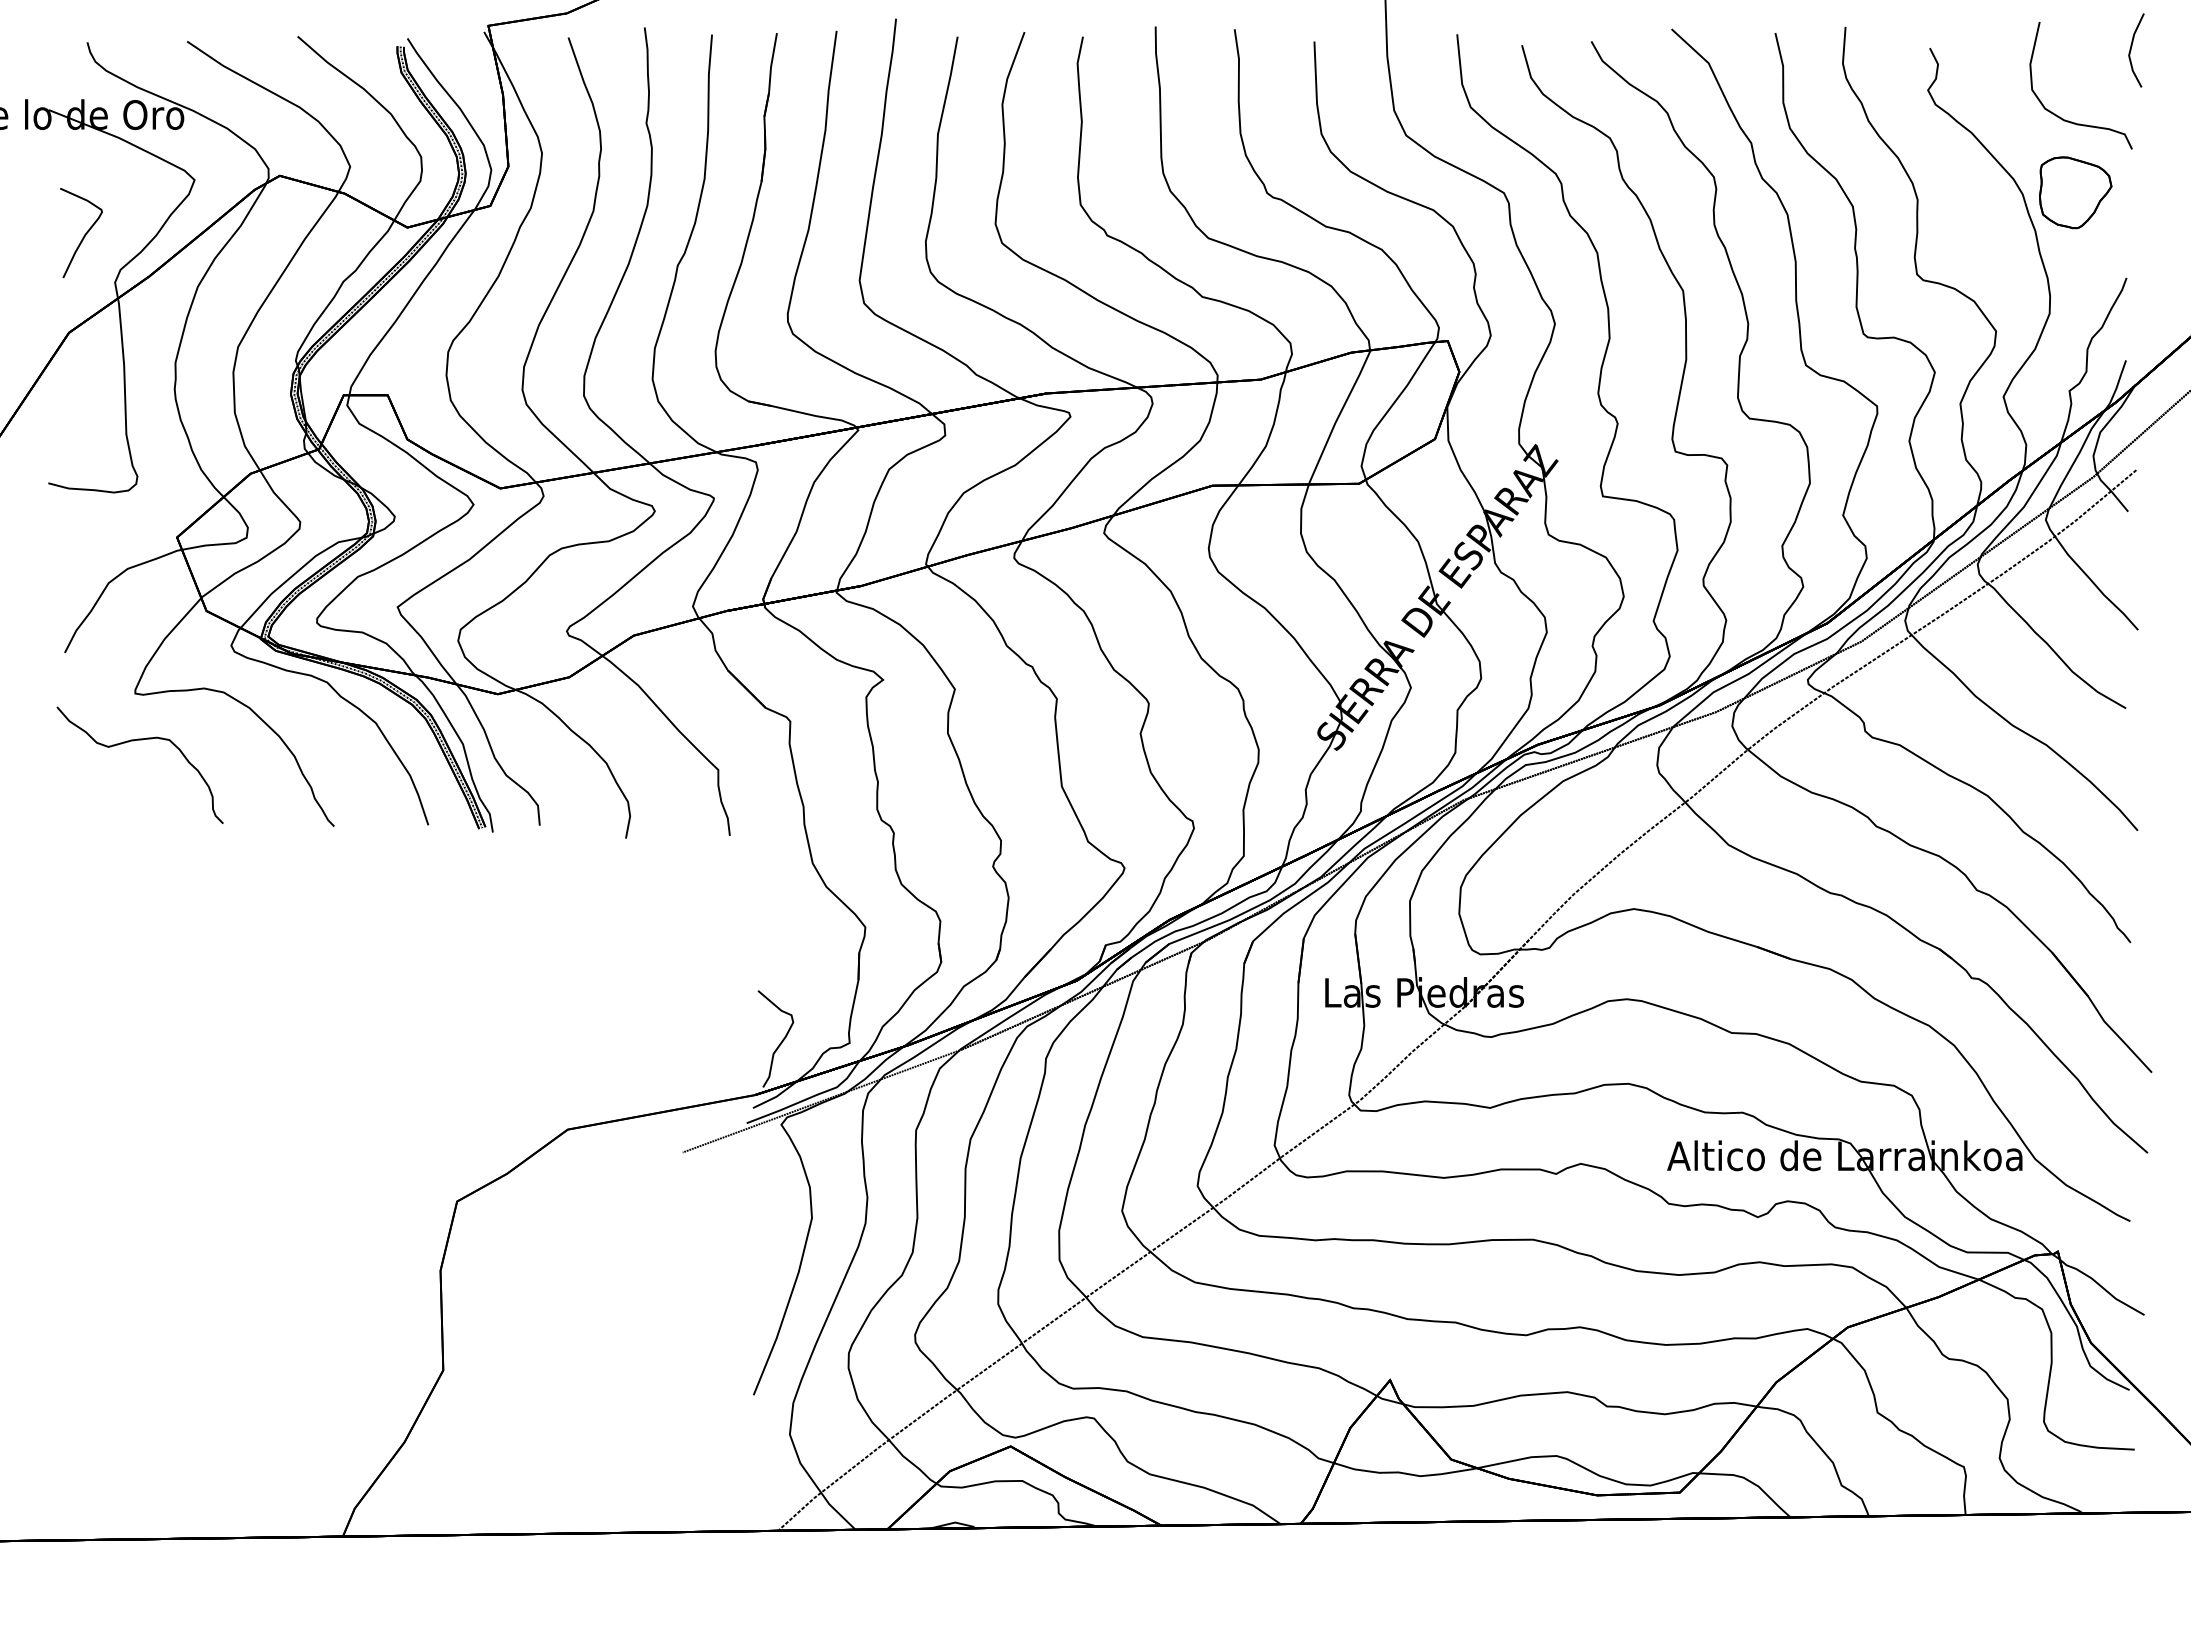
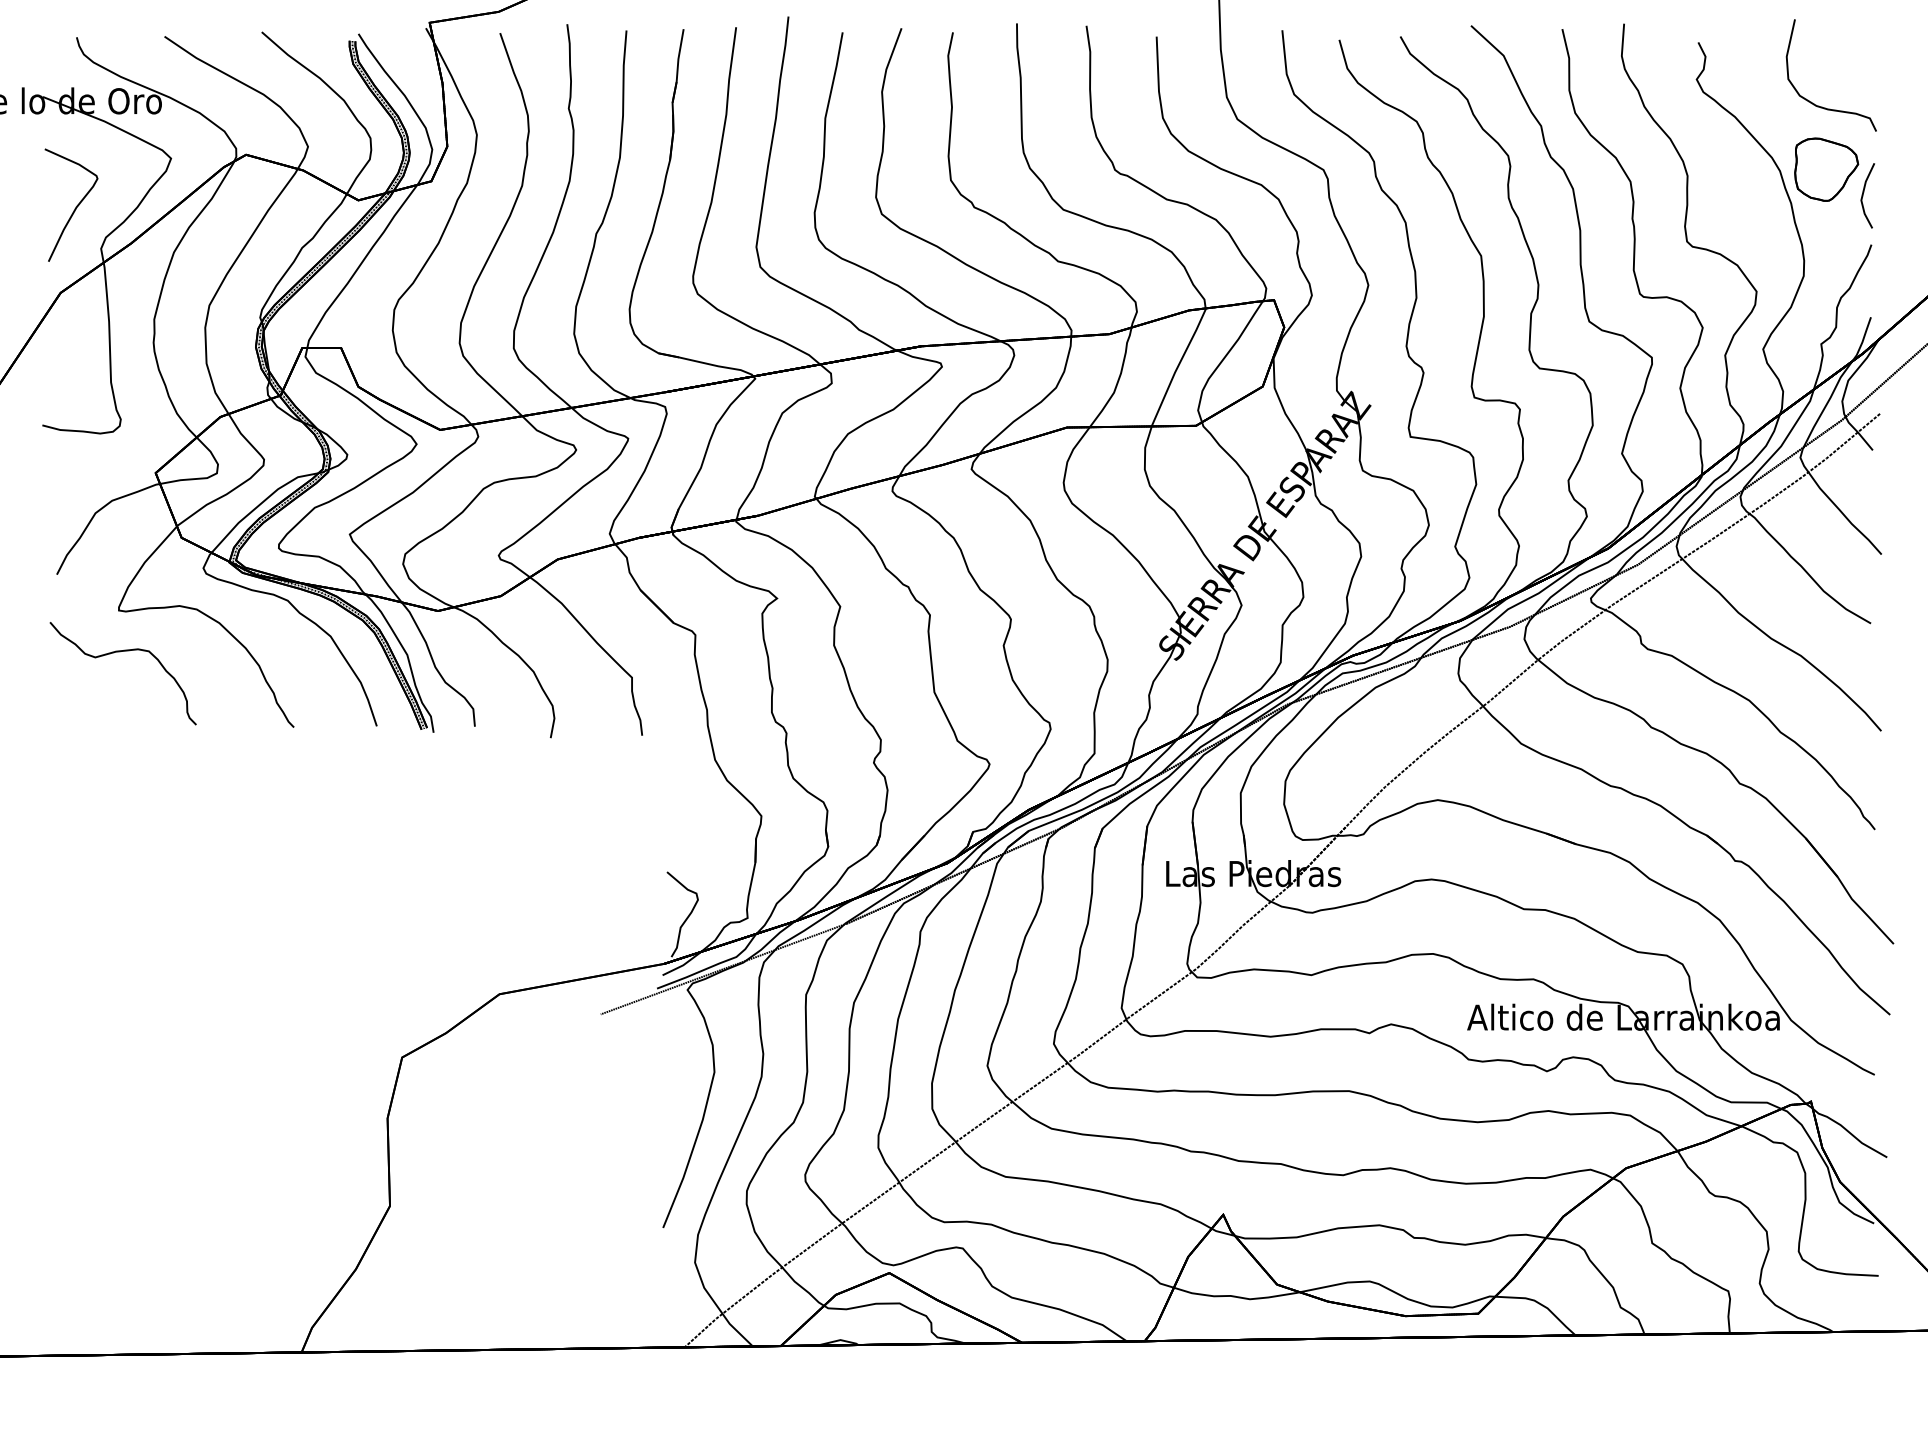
line: (2131, 50) -> (1863, 195), moved
part: (81, 232) -> (71, 204), size x1.43

